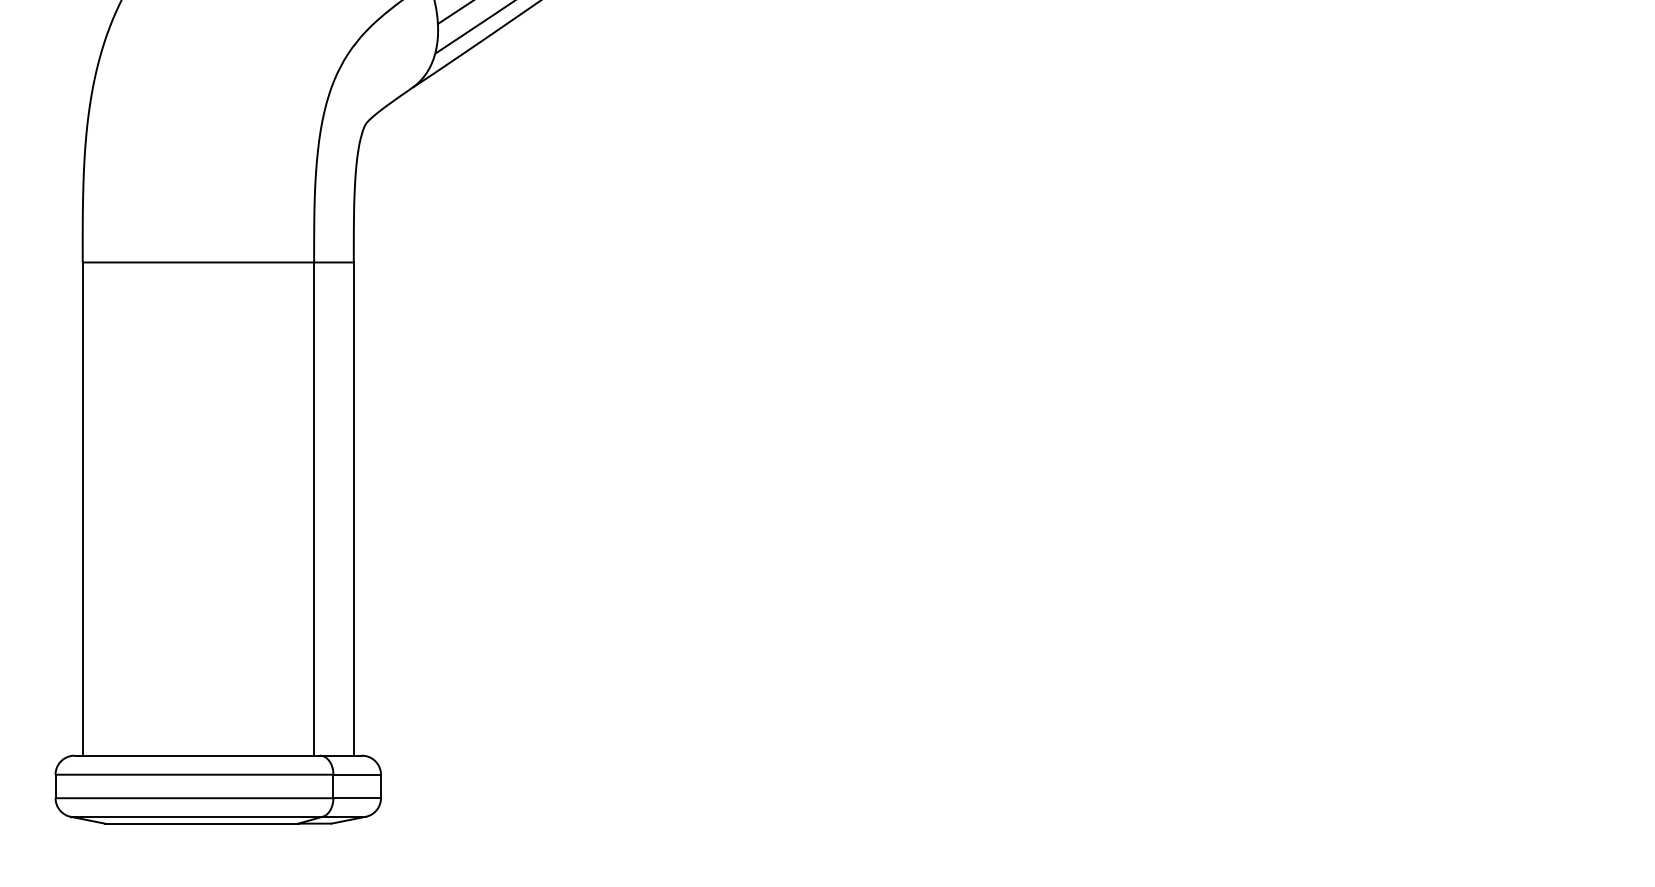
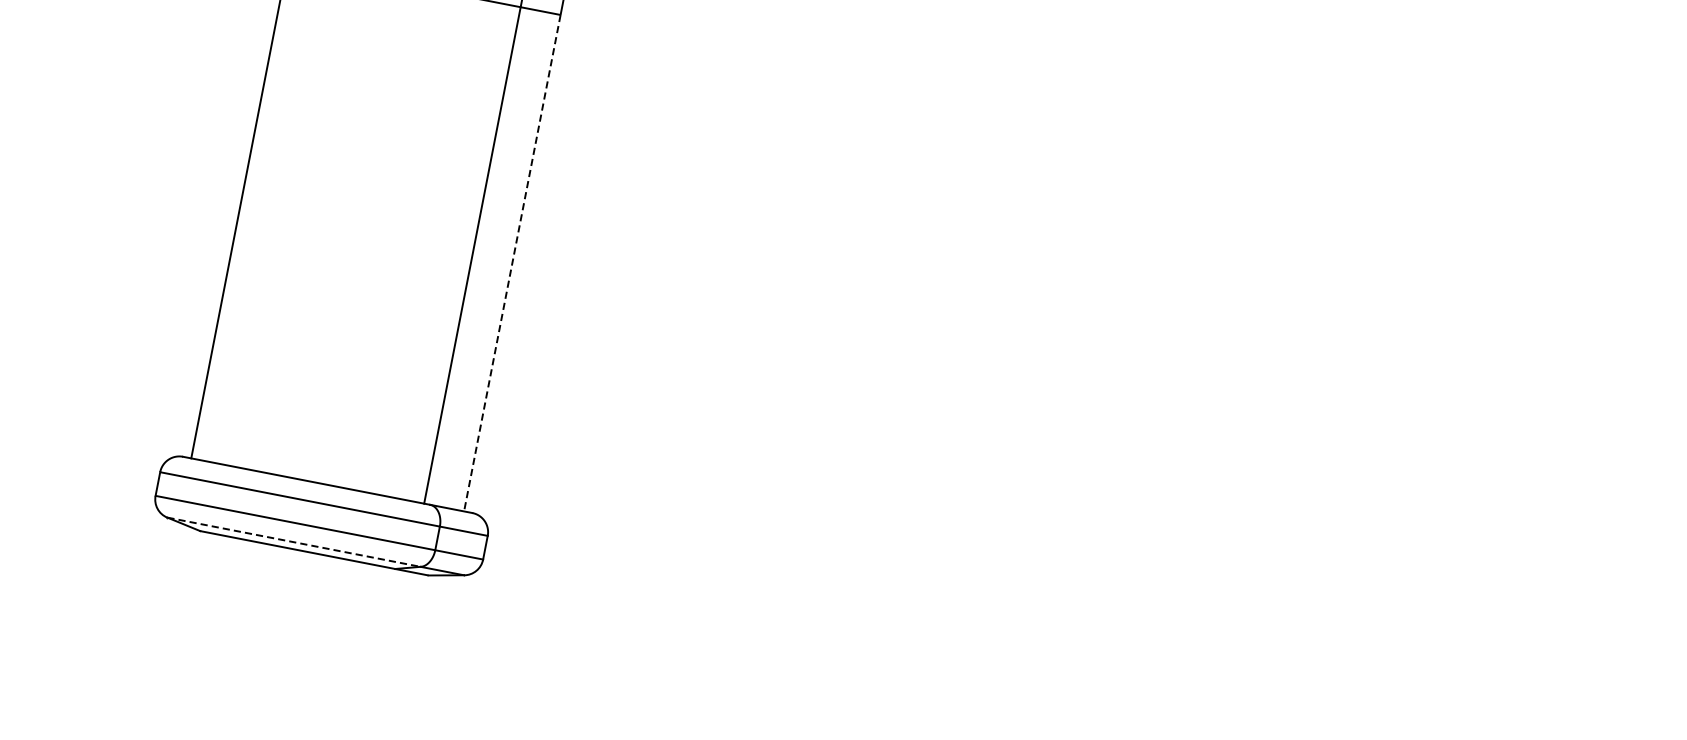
line: (353, 509) -> (511, 263), solid -> dashed
line: (196, 816) -> (293, 541), solid -> dashed

